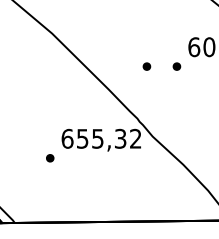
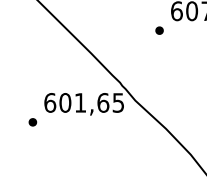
part: (146, 66) -> (129, 30), removed
text: (108, 138) -> (91, 102), 655,32 -> 601,65

